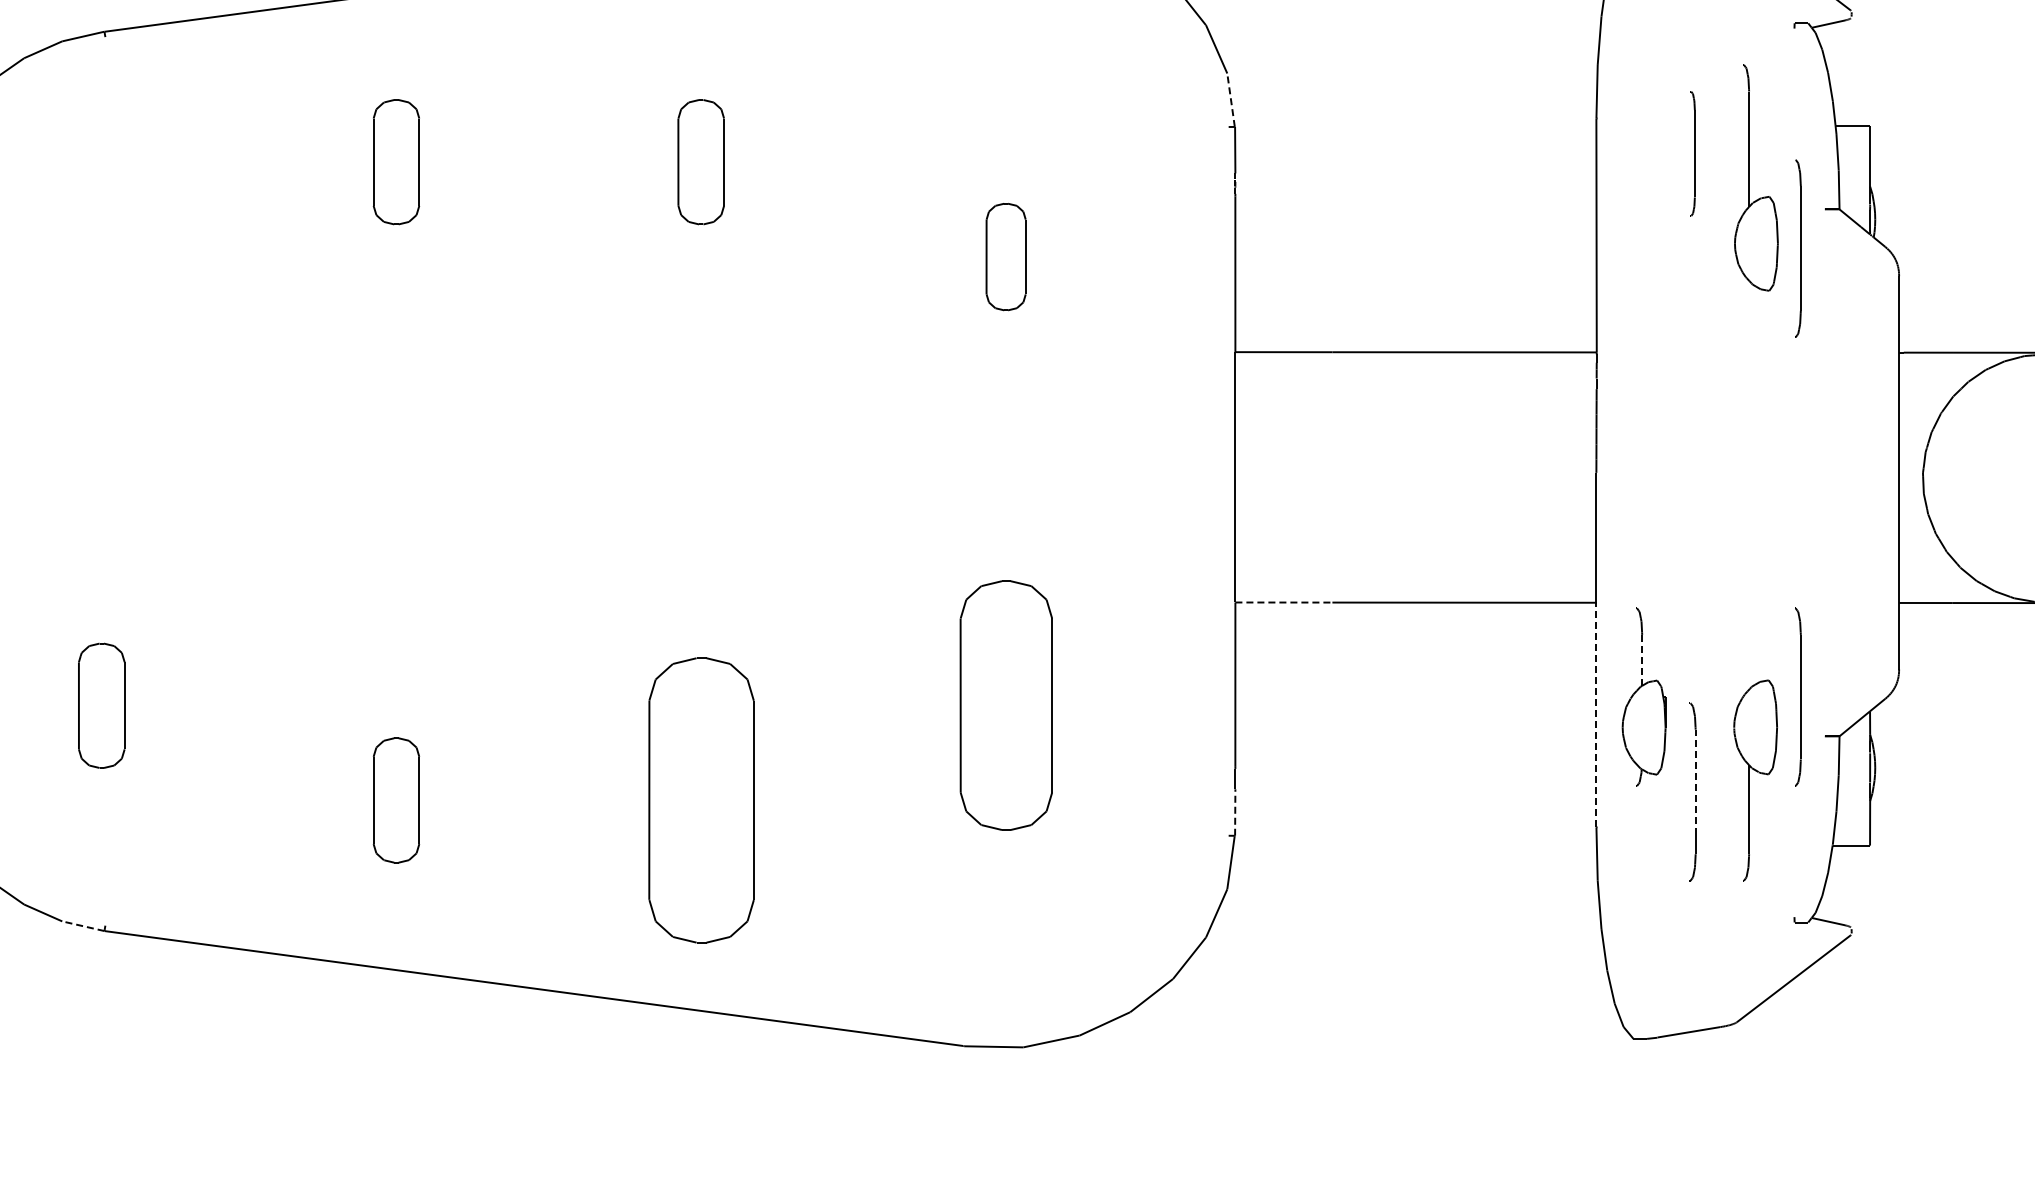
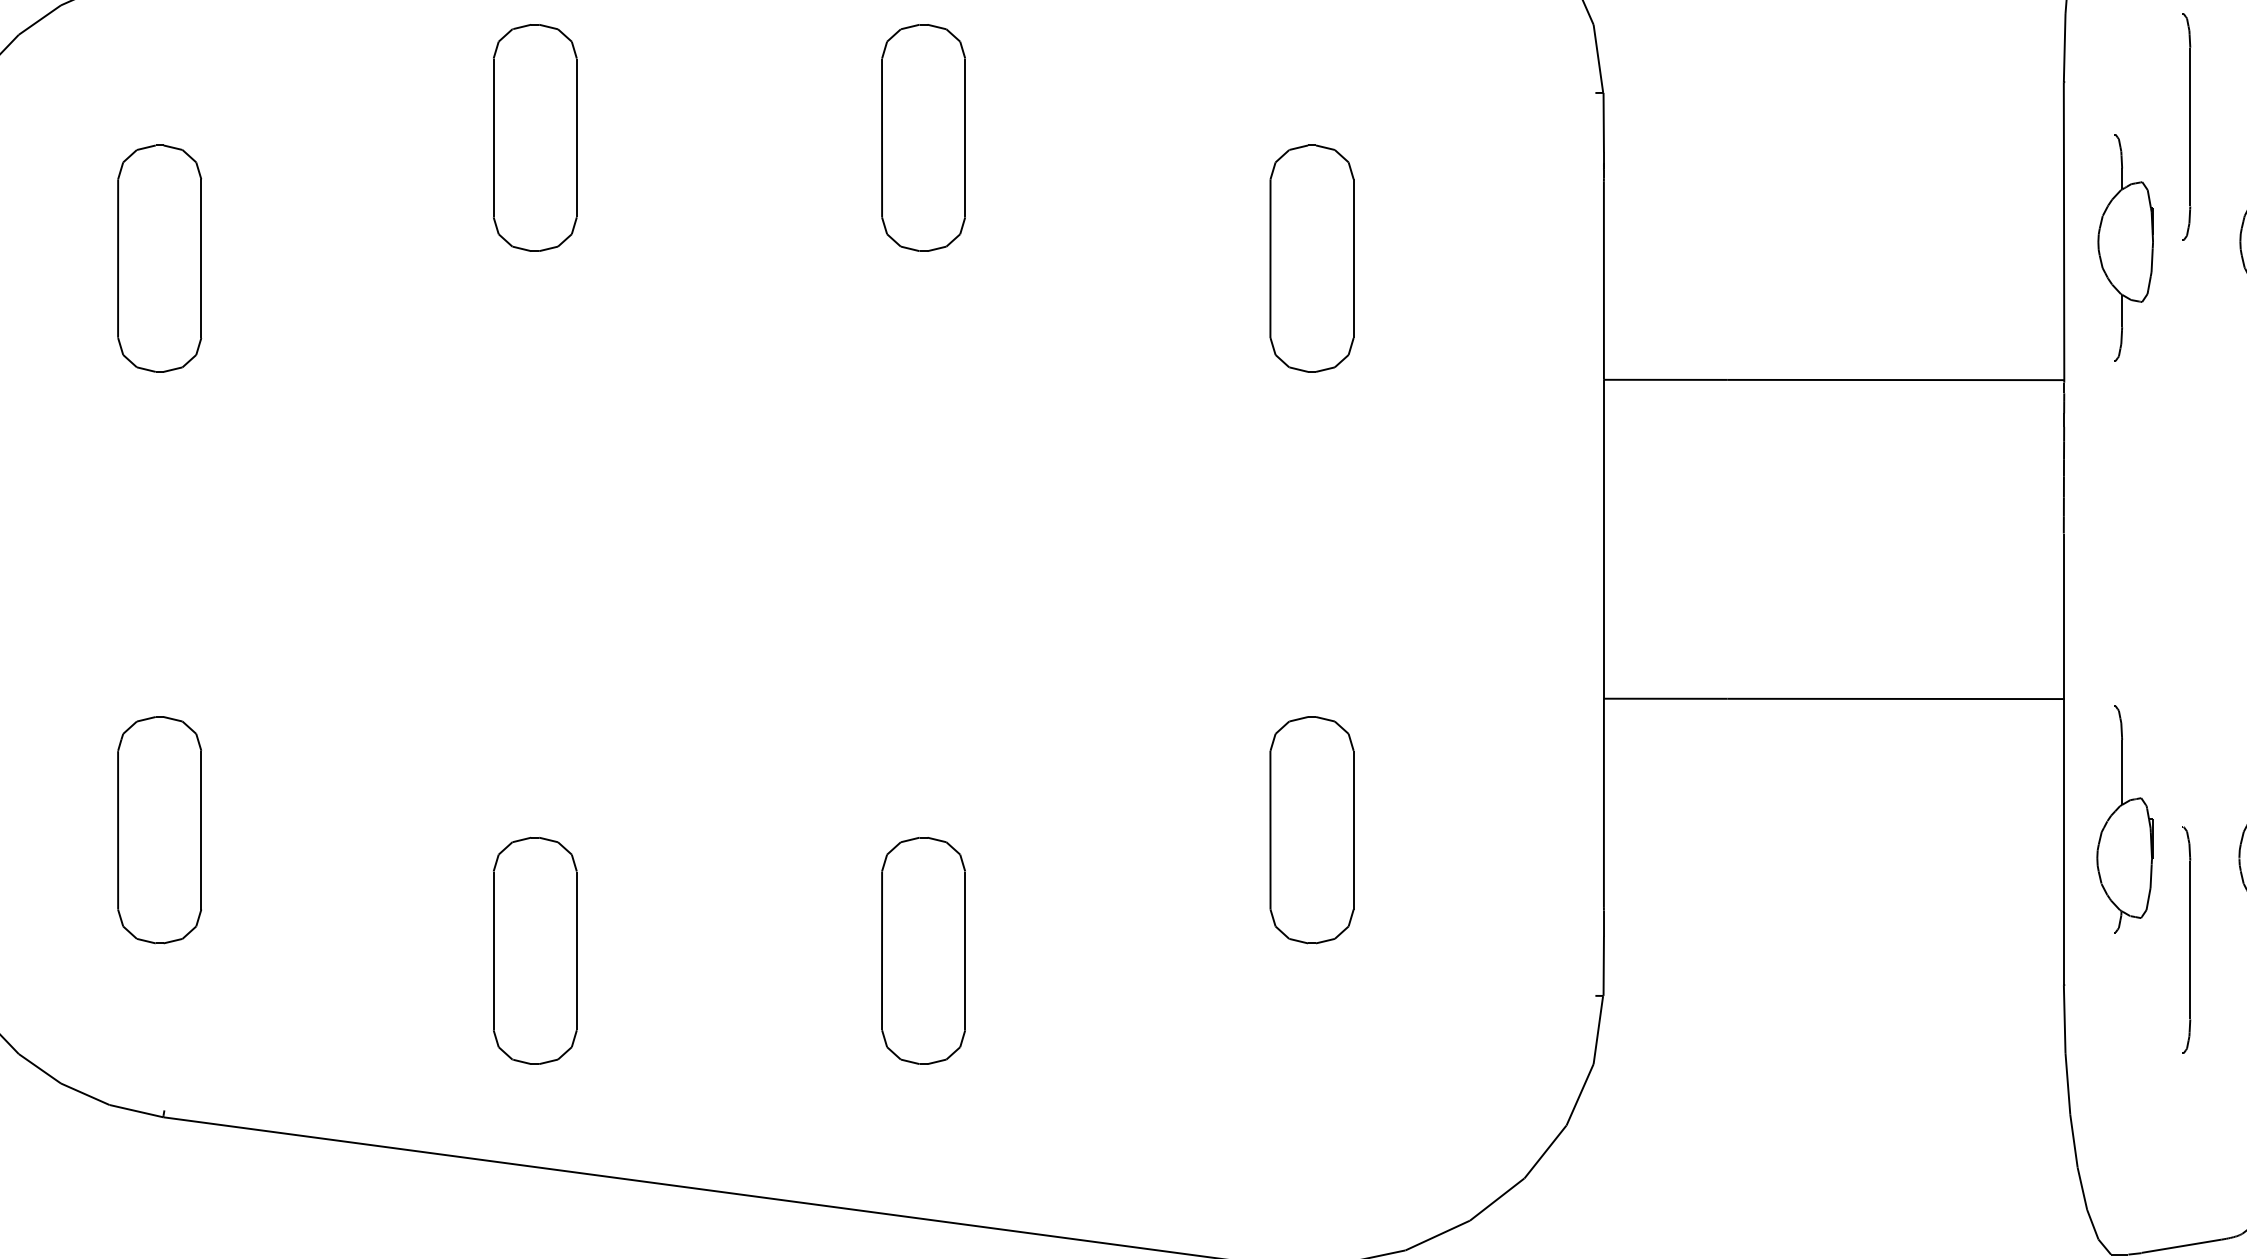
line: (1231, 100) -> (1598, 59), dashed -> solid
part: (1692, 153) -> (2186, 126), size x1.43
part: (396, 161) -> (535, 136), size x1.43
part: (700, 161) -> (922, 136), size x1.43
part: (1644, 248) -> (2125, 247), added
part: (101, 256) -> (159, 257), added
part: (1005, 256) -> (1311, 257), size x1.67
line: (1283, 602) -> (1665, 698), dashed -> solid
line: (1642, 659) -> (2122, 771), dashed -> solid
part: (101, 705) -> (159, 829), size x1.43
part: (1005, 705) -> (1311, 829), size x0.71
line: (1596, 714) -> (2063, 841), dashed -> solid
line: (1695, 782) -> (2190, 928), dashed -> solid
part: (396, 800) -> (535, 950), size x1.43
part: (700, 800) -> (922, 950), size x0.62
line: (1235, 812) -> (1604, 966), dashed -> solid
line: (83, 926) -> (136, 1111), dashed -> solid

